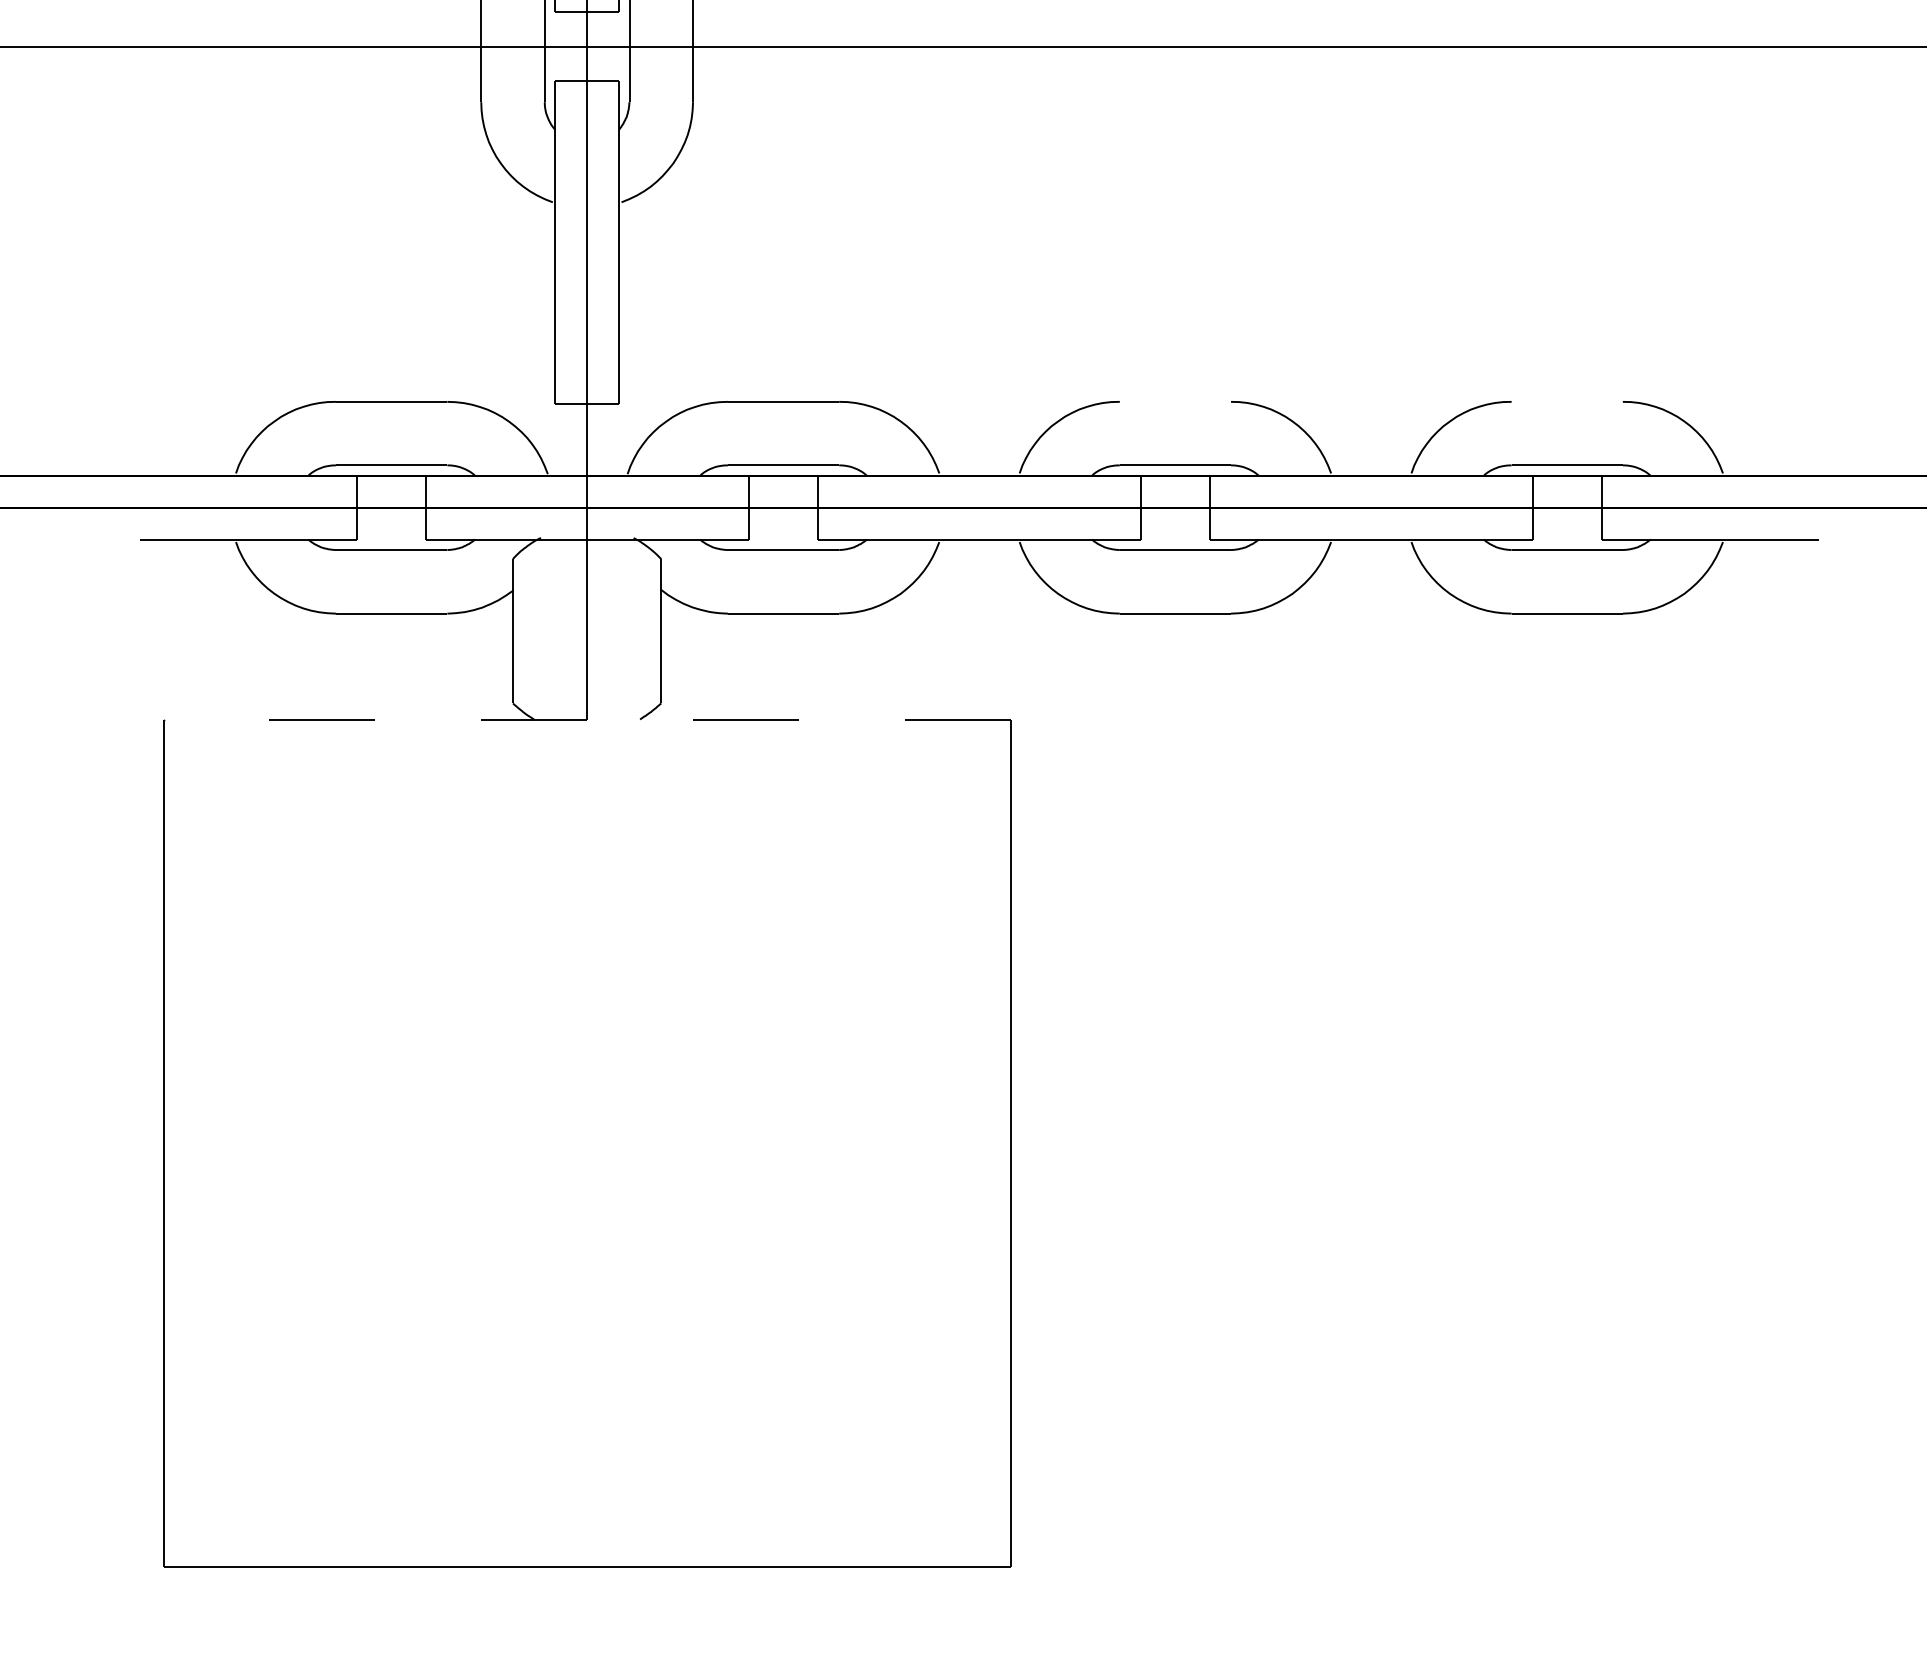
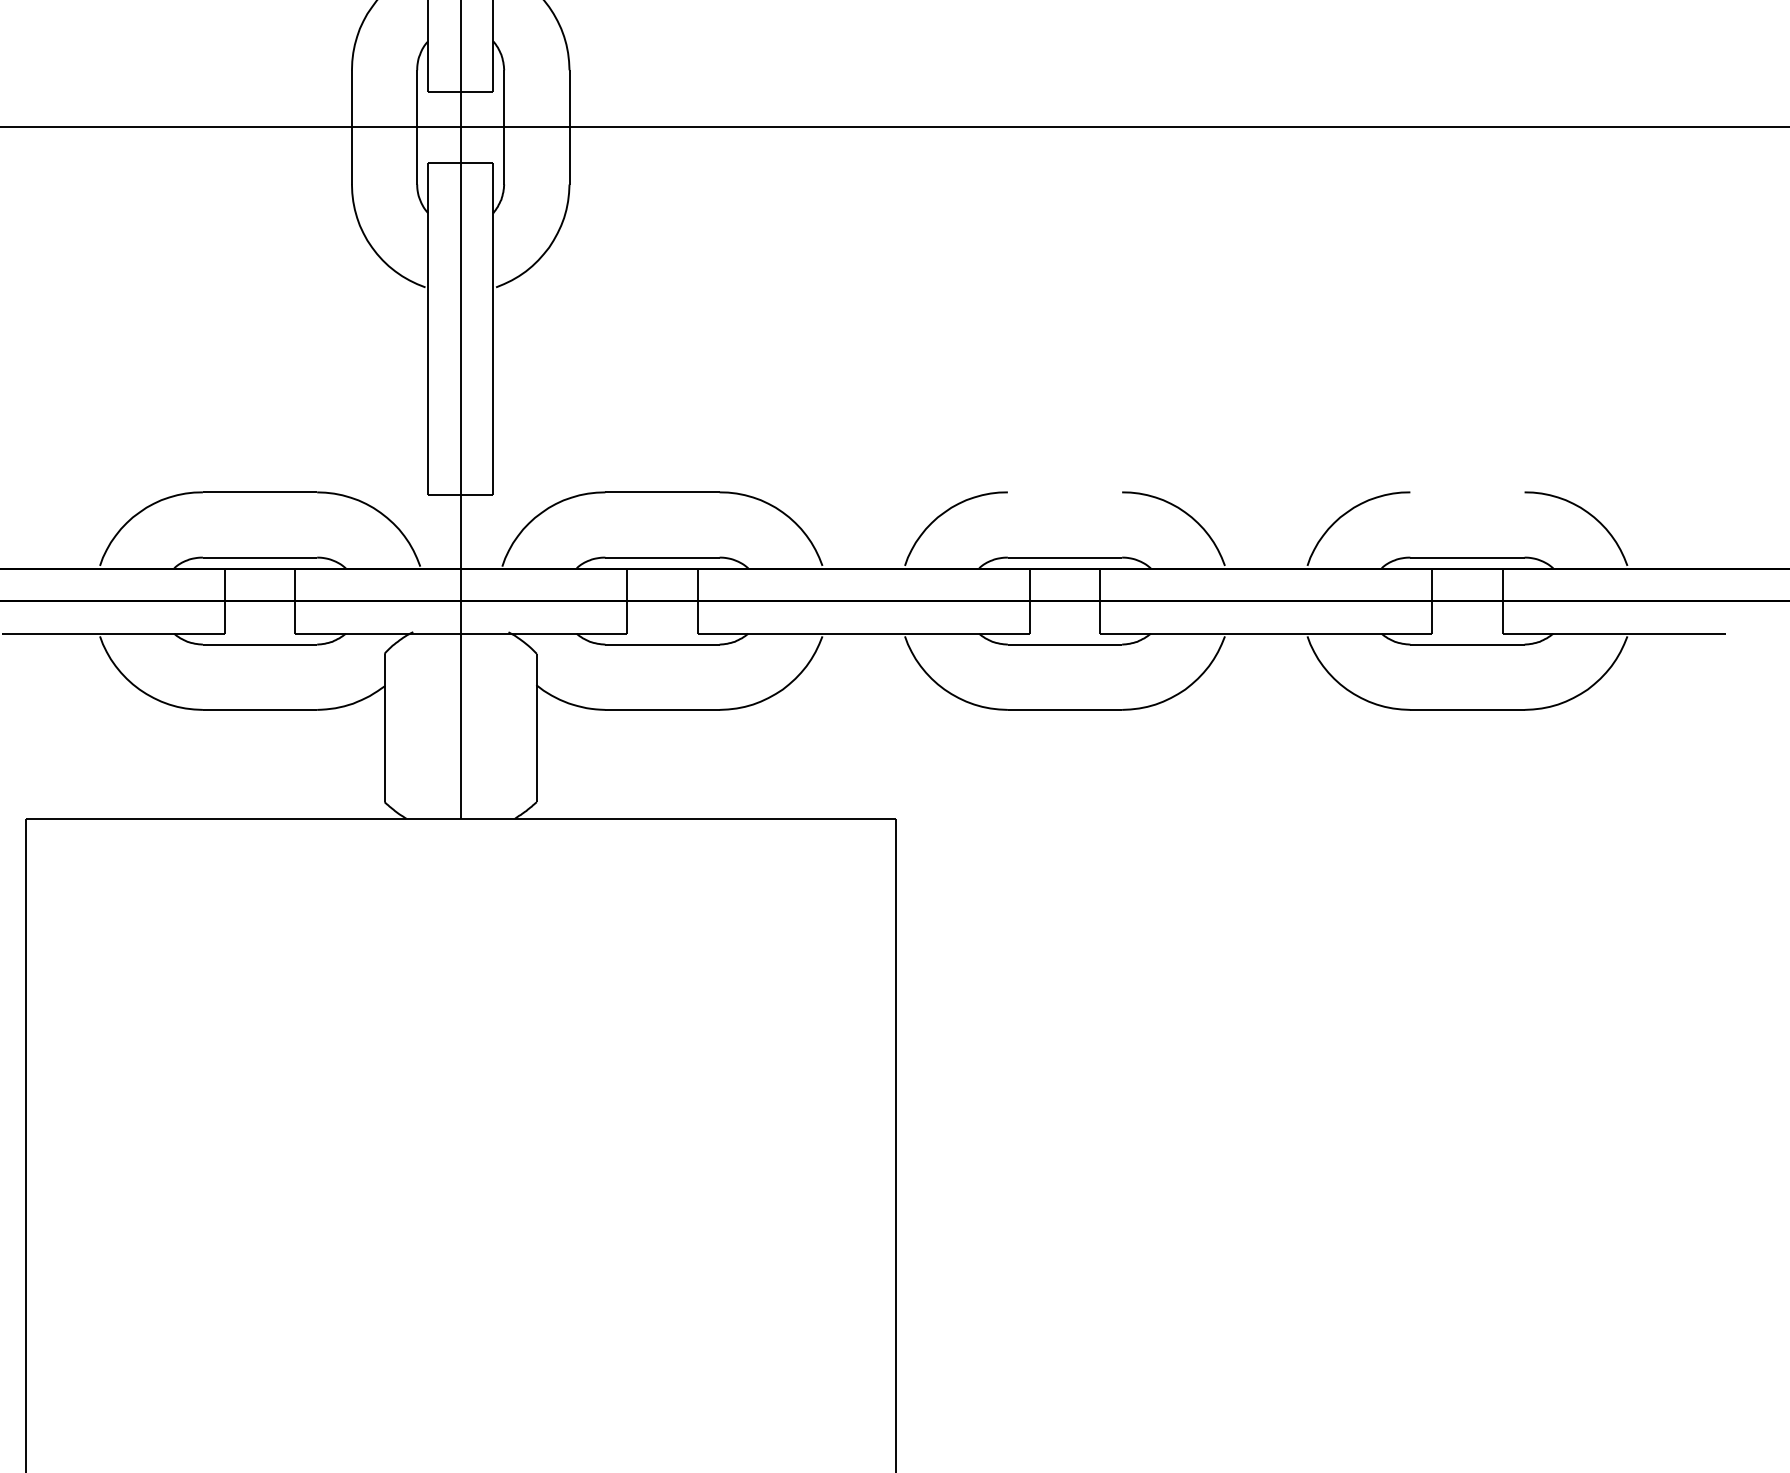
line: (587, 719) -> (461, 818), dashed -> solid

